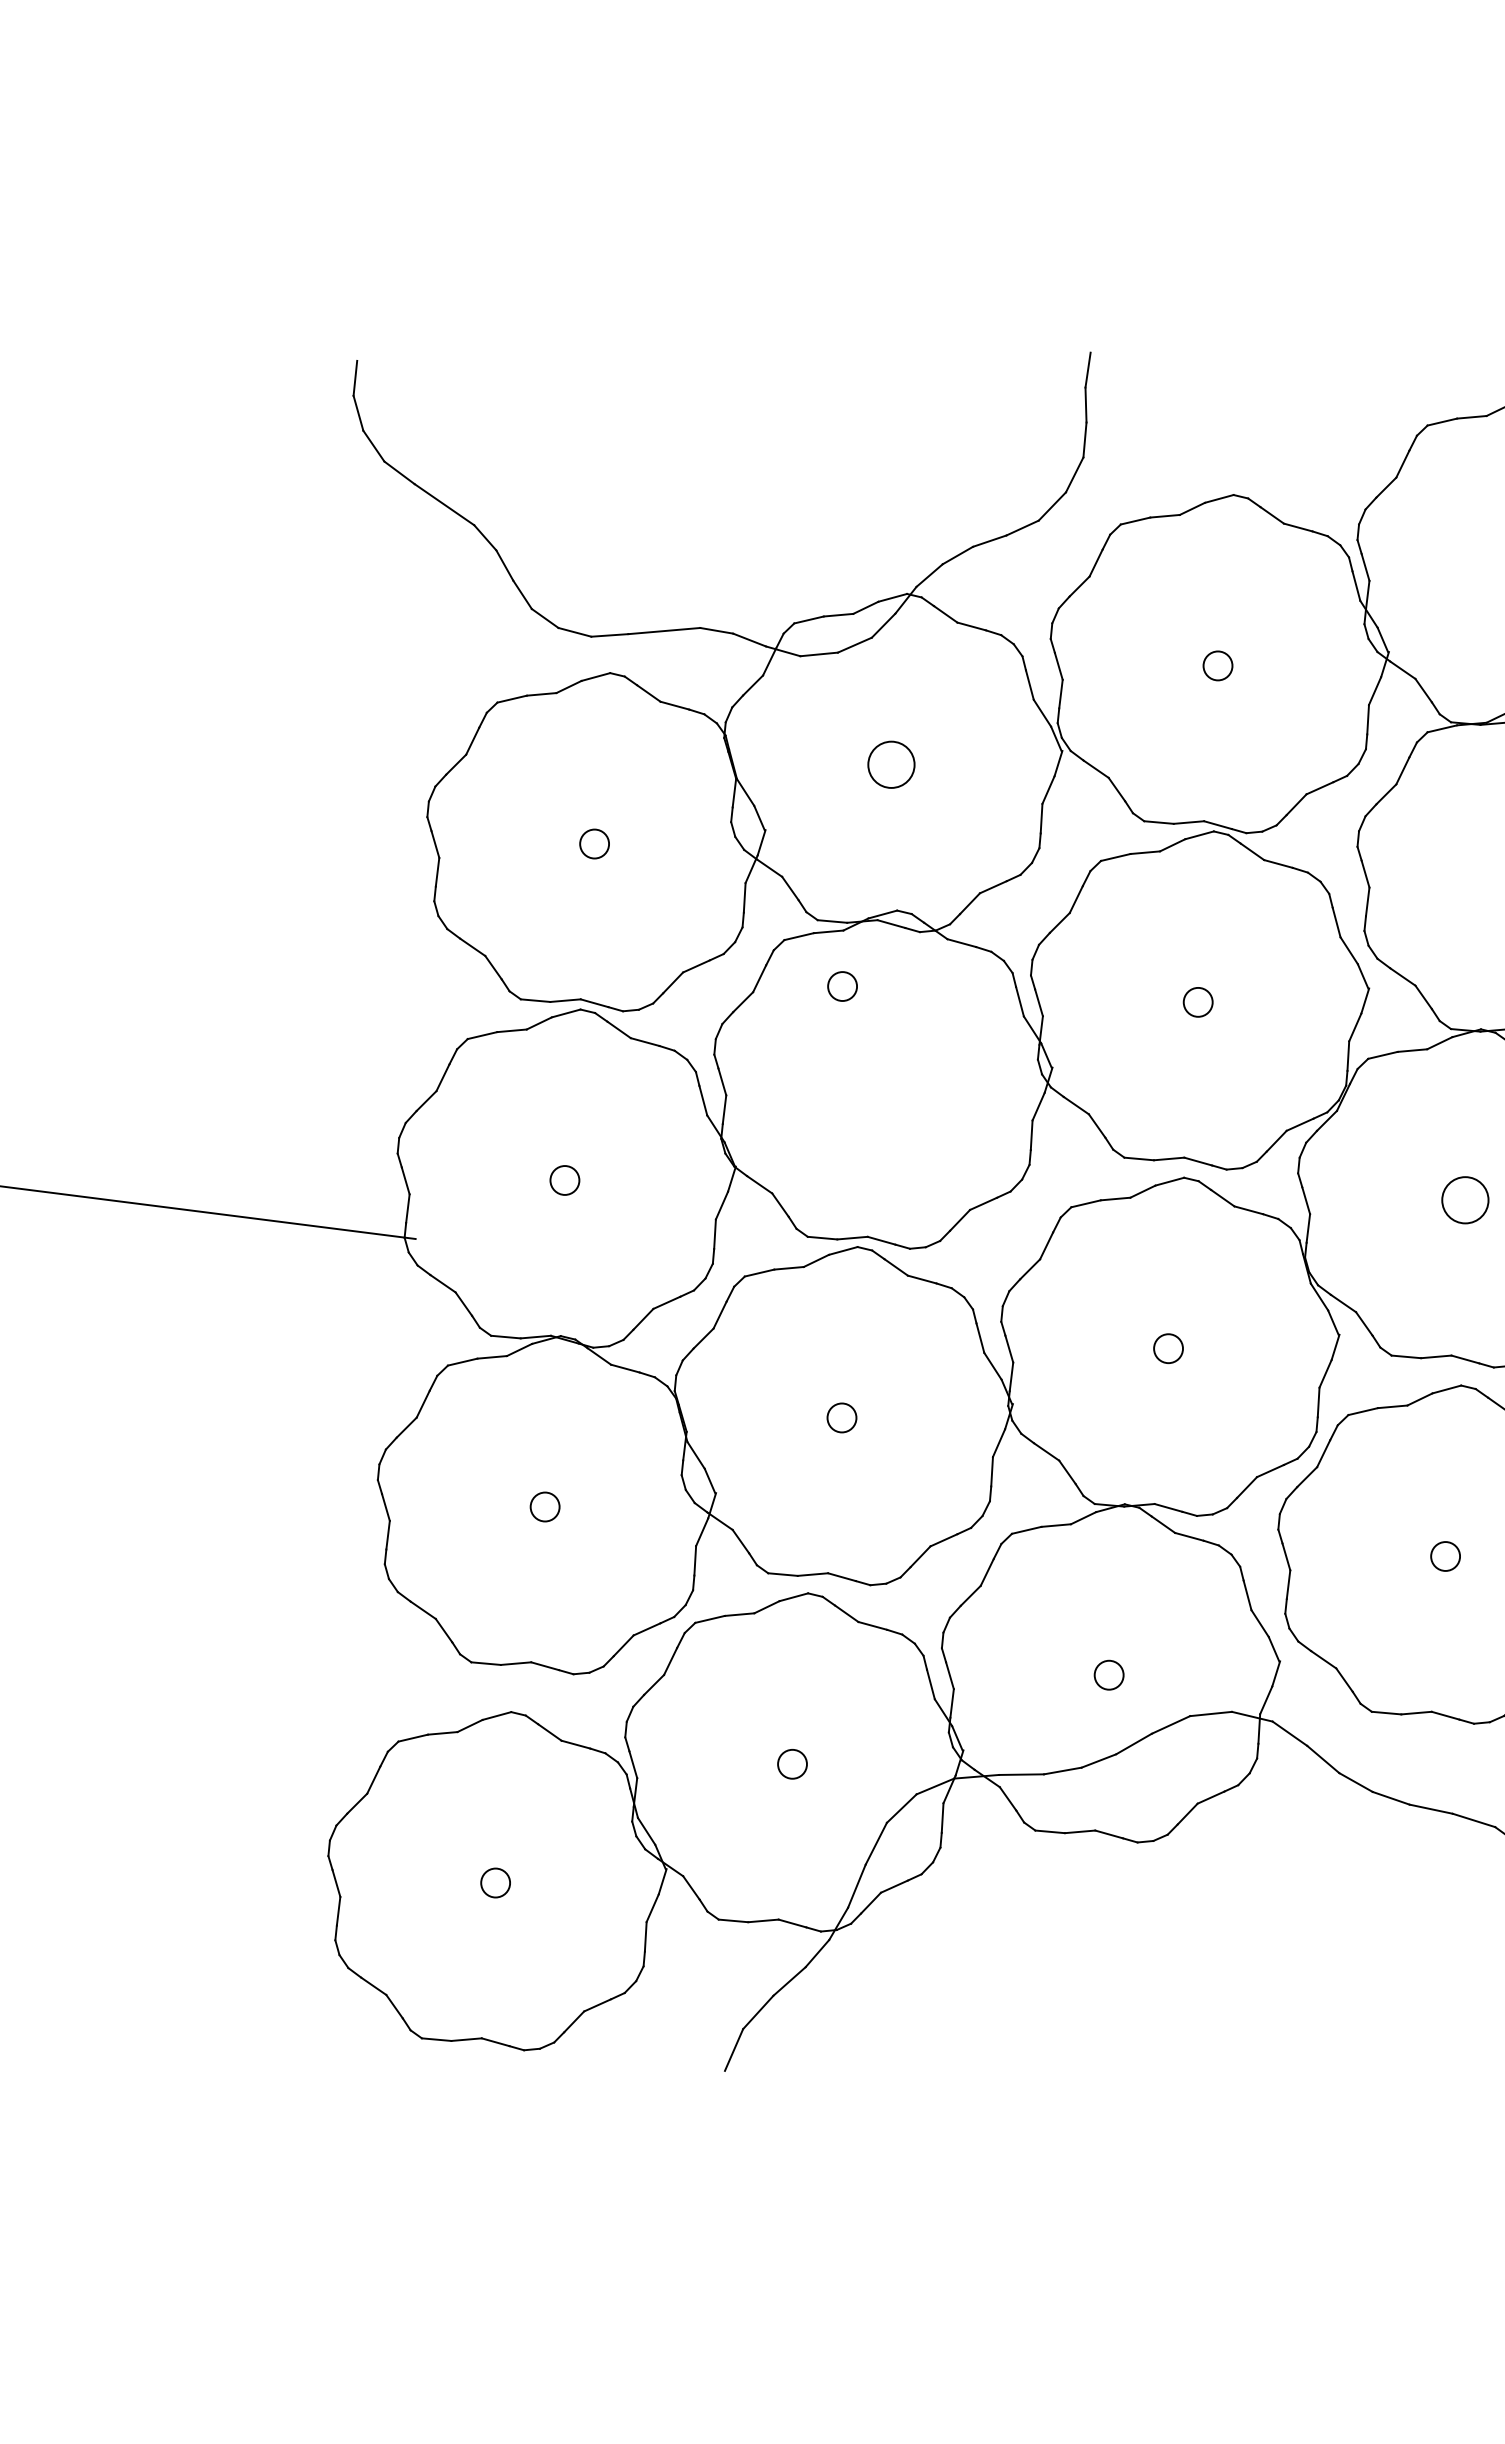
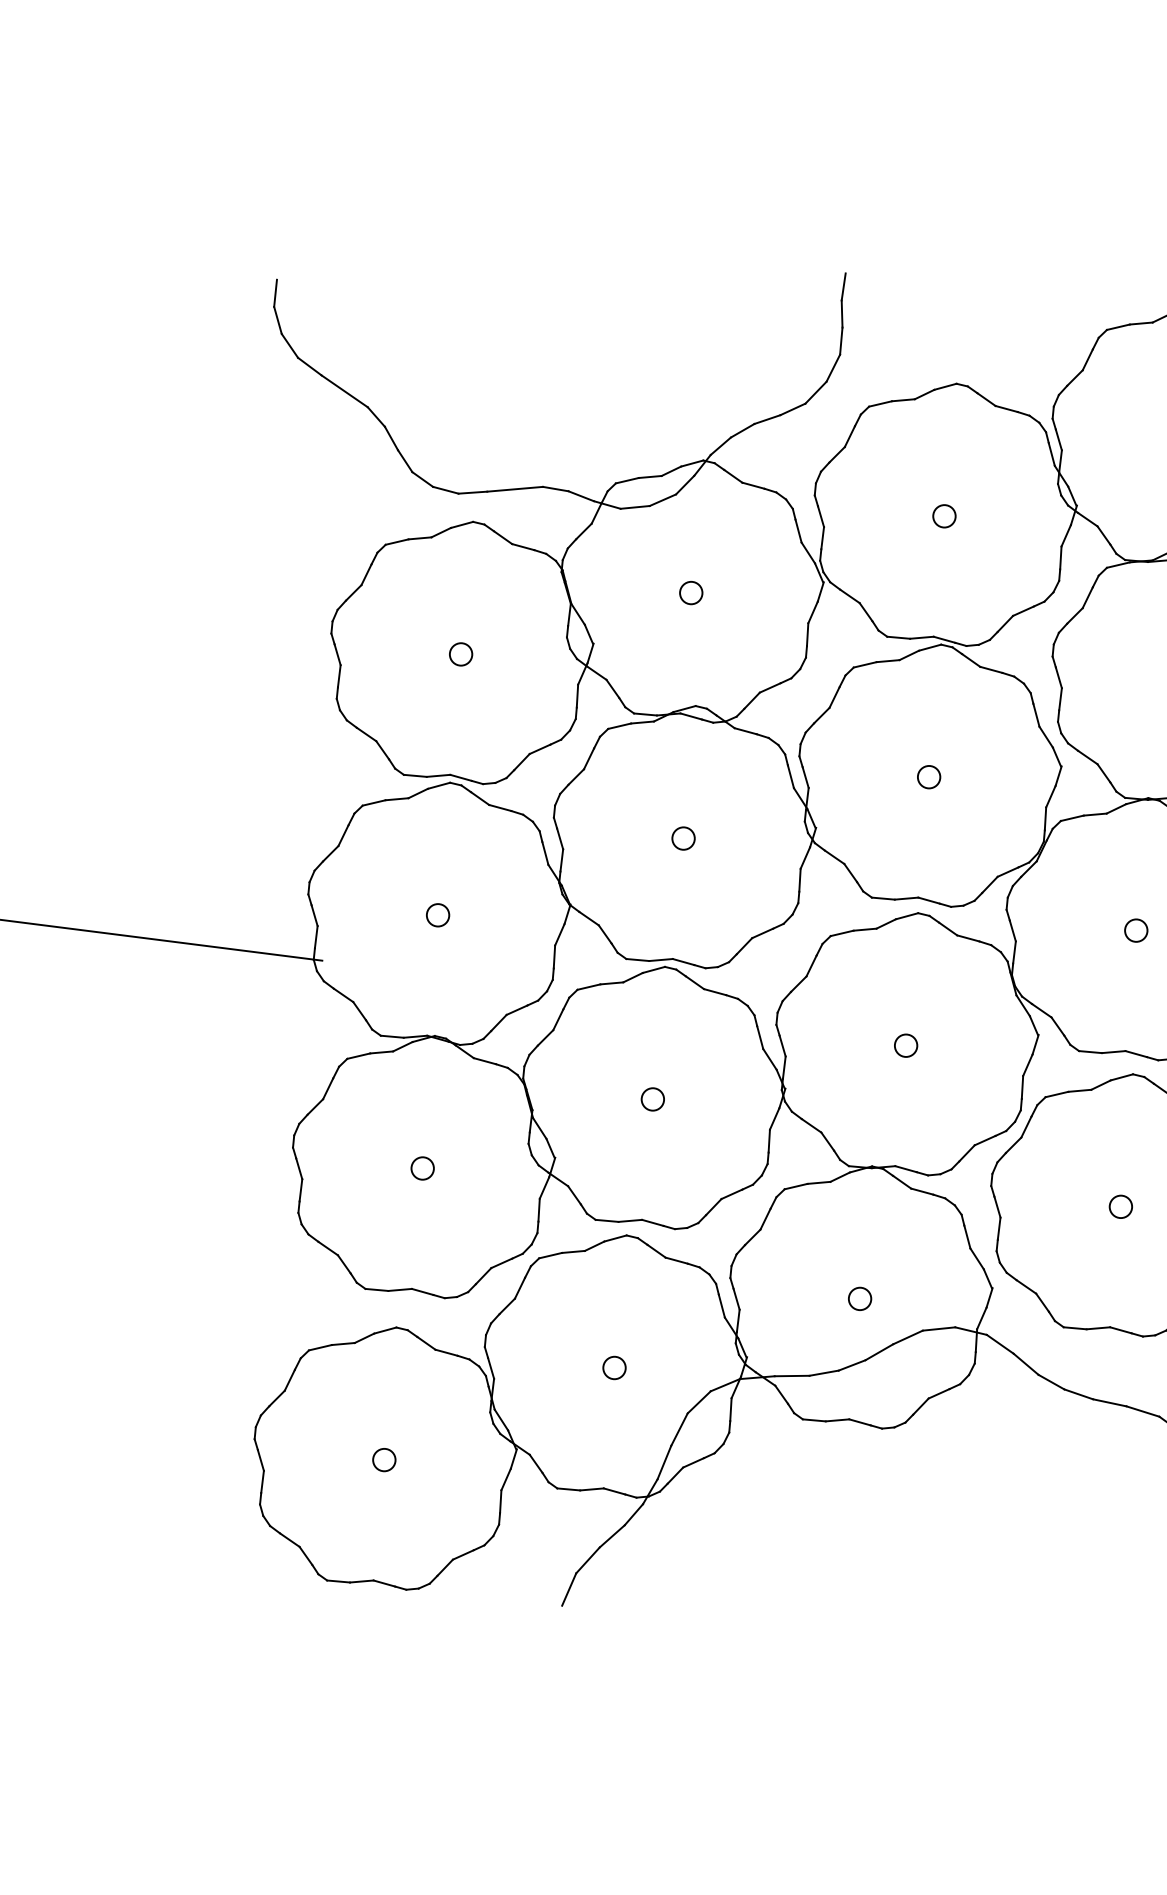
circle: (891, 764) -> (691, 592), size x0.62
circle: (842, 986) -> (683, 838), moved
circle: (1464, 1199) -> (1135, 930), size x0.62

